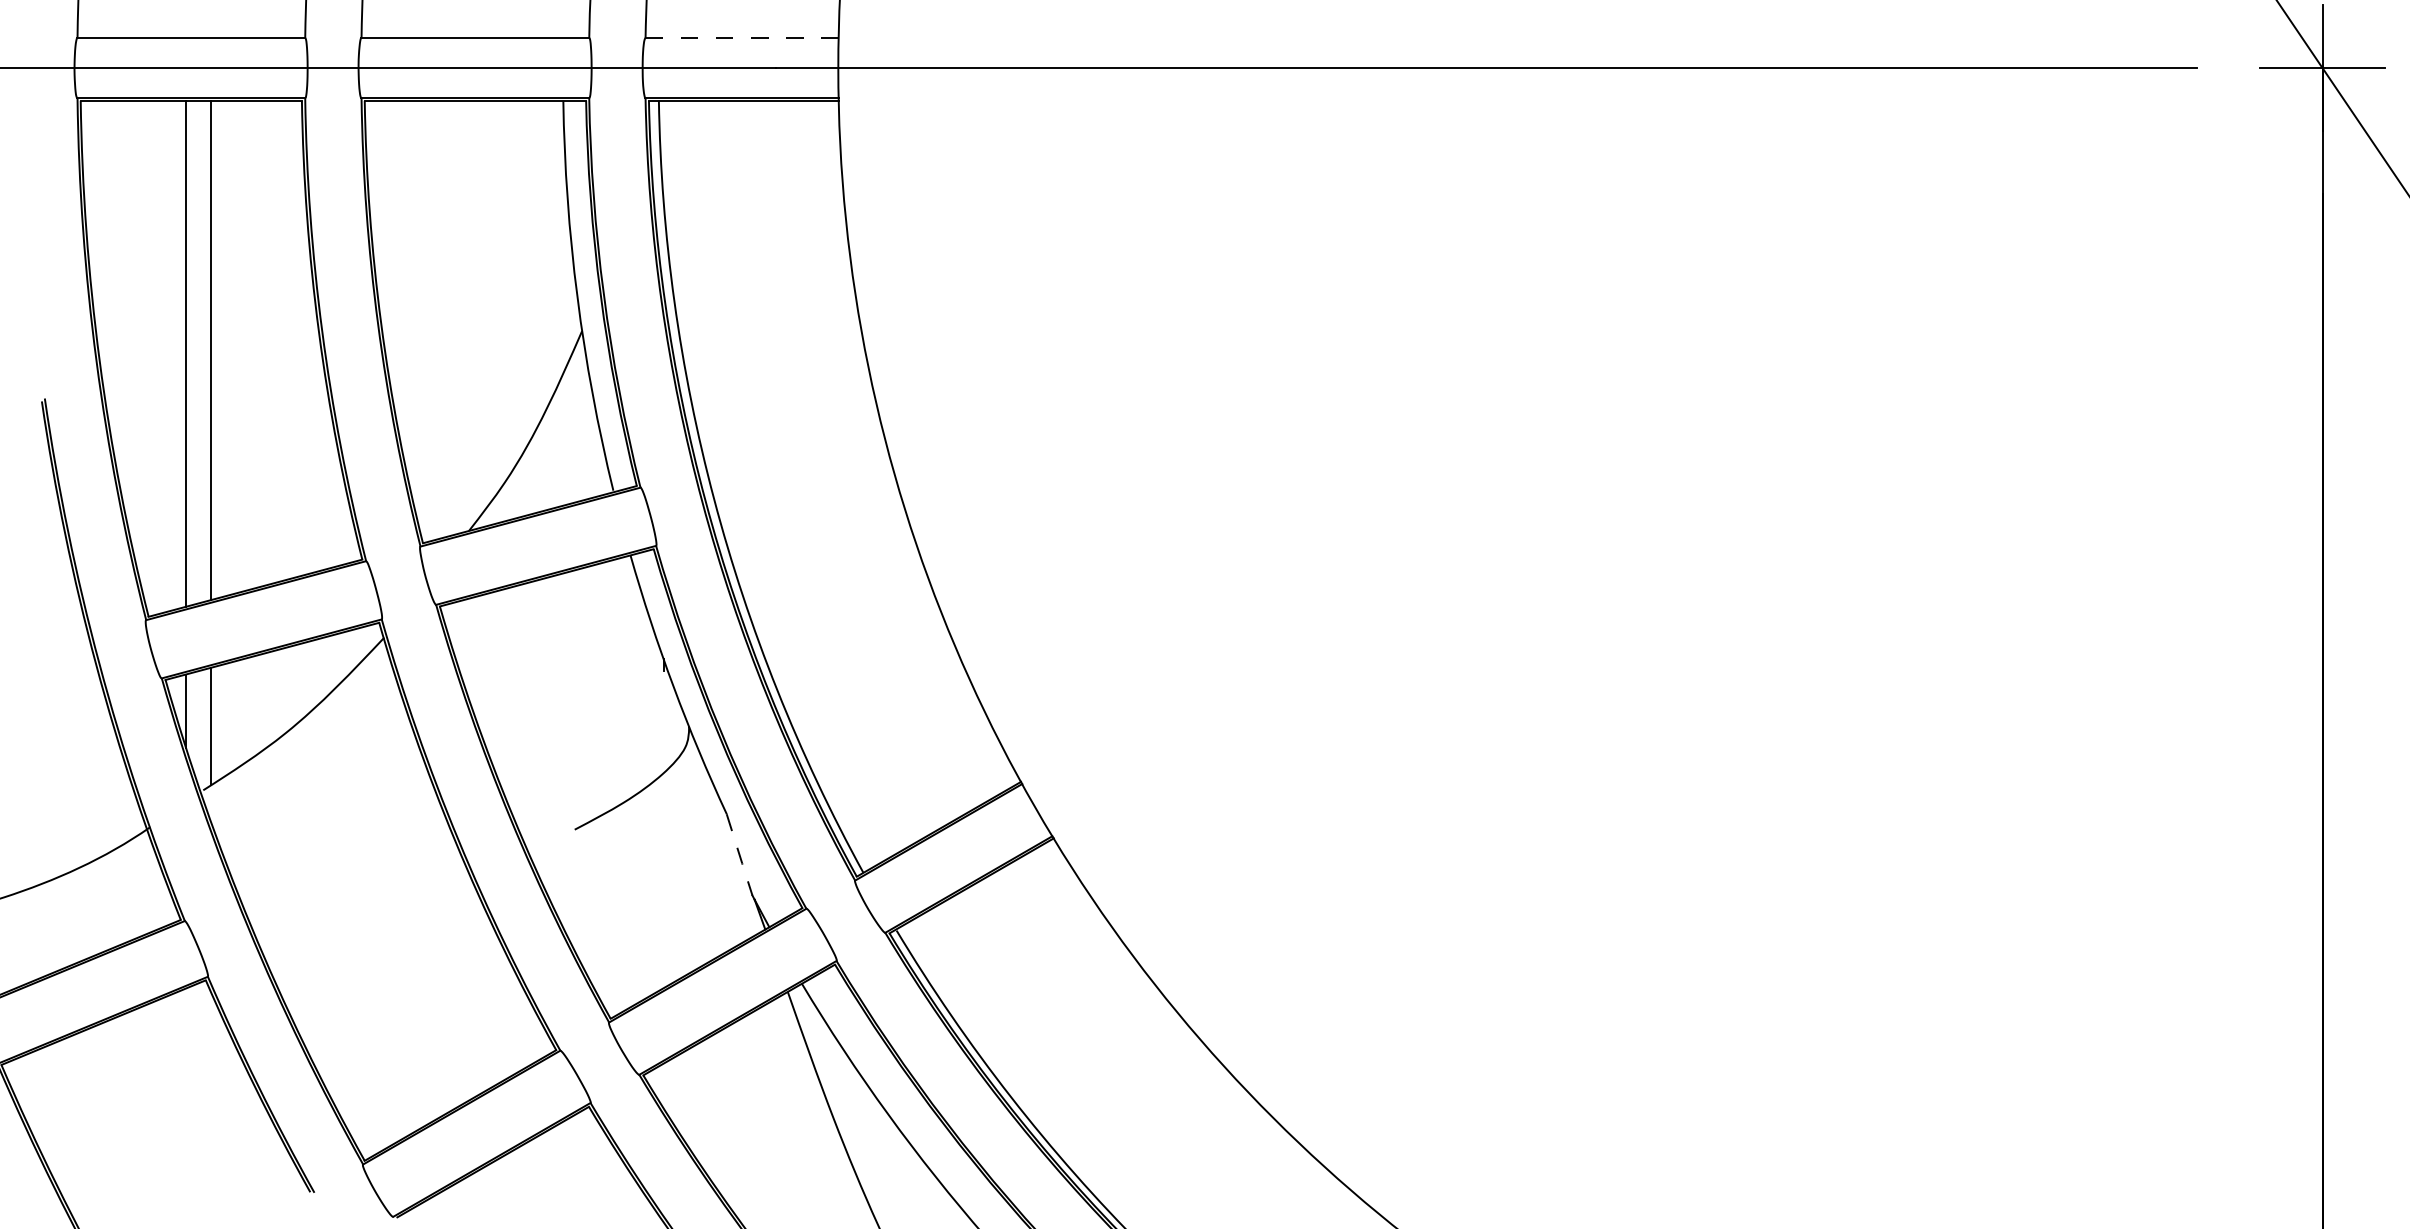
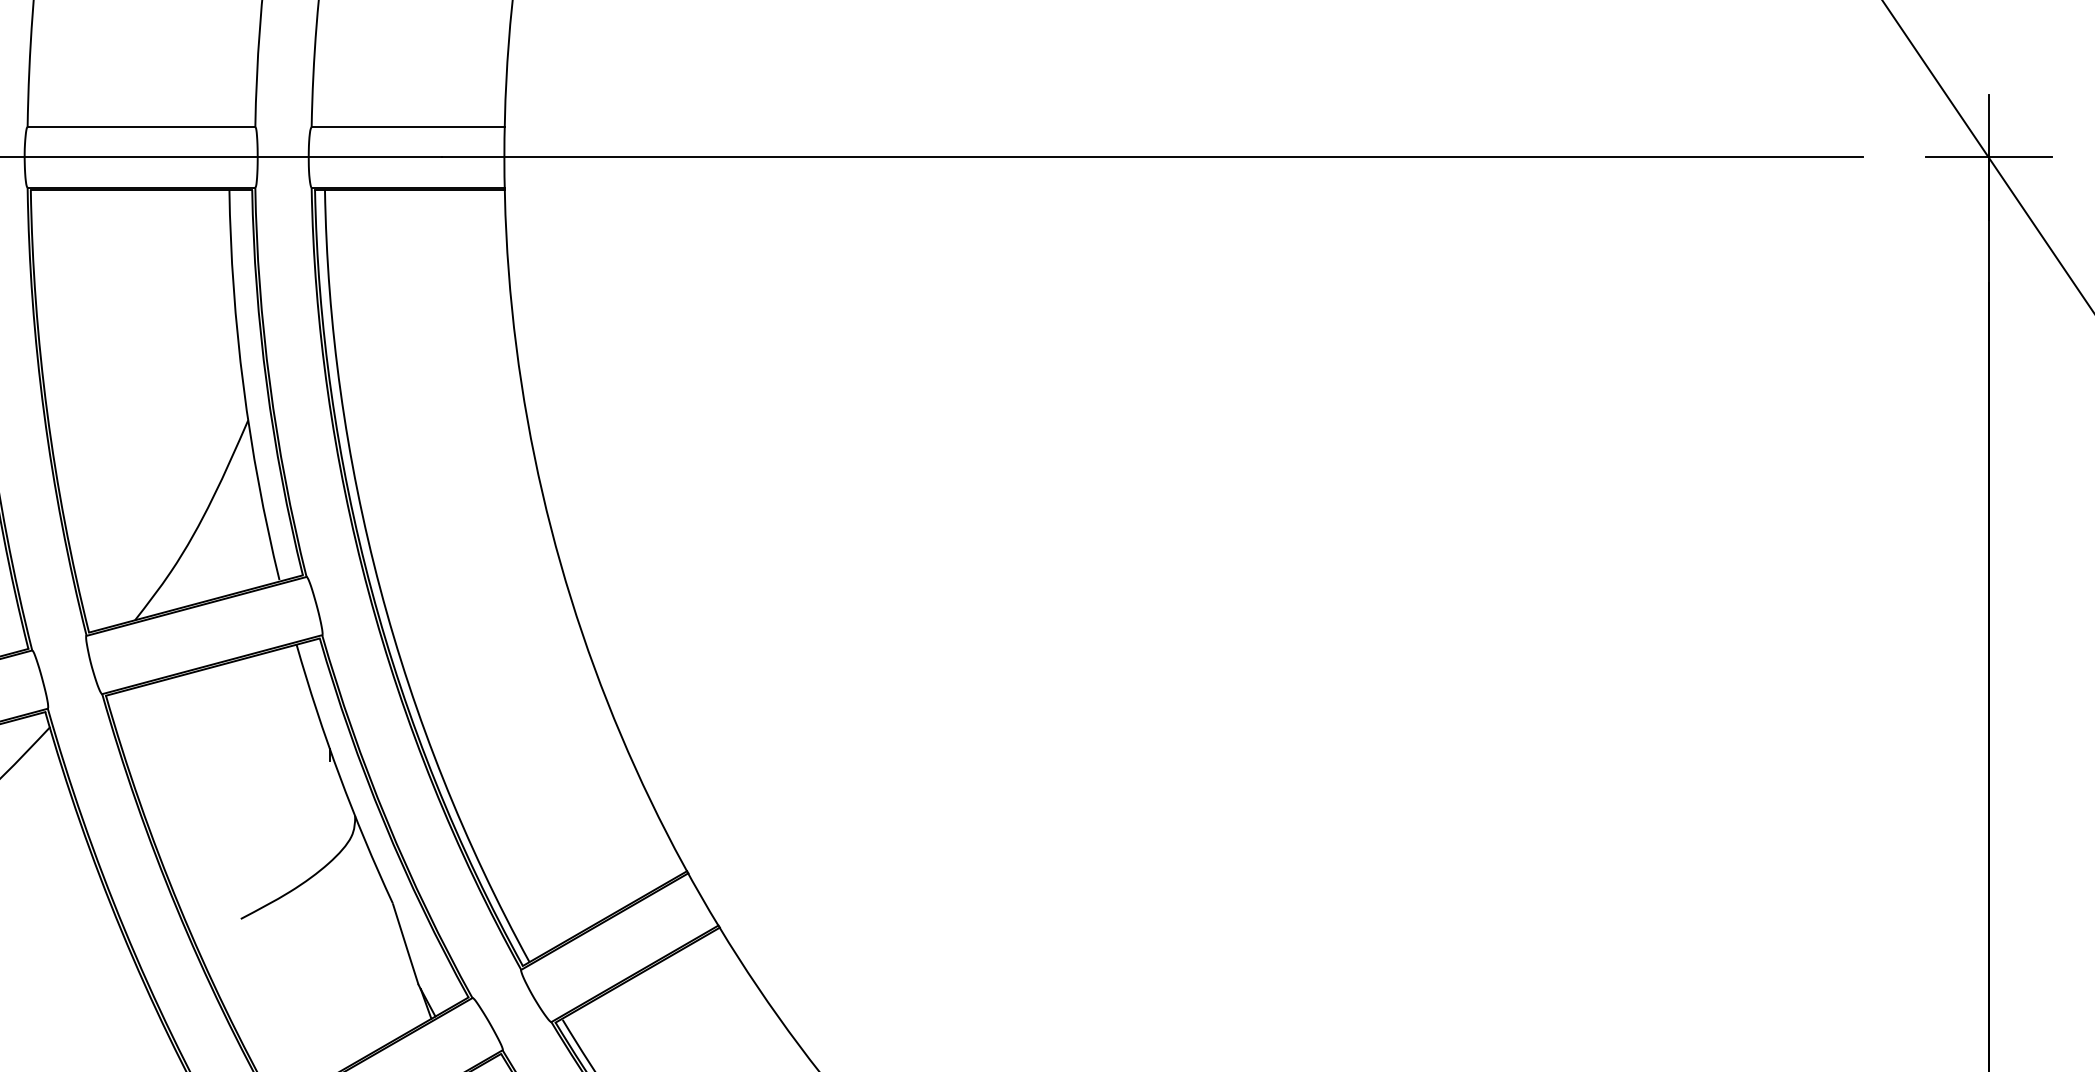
line: (742, 37) -> (408, 126), dashed -> solid
line: (739, 855) -> (405, 944), dashed -> solid

